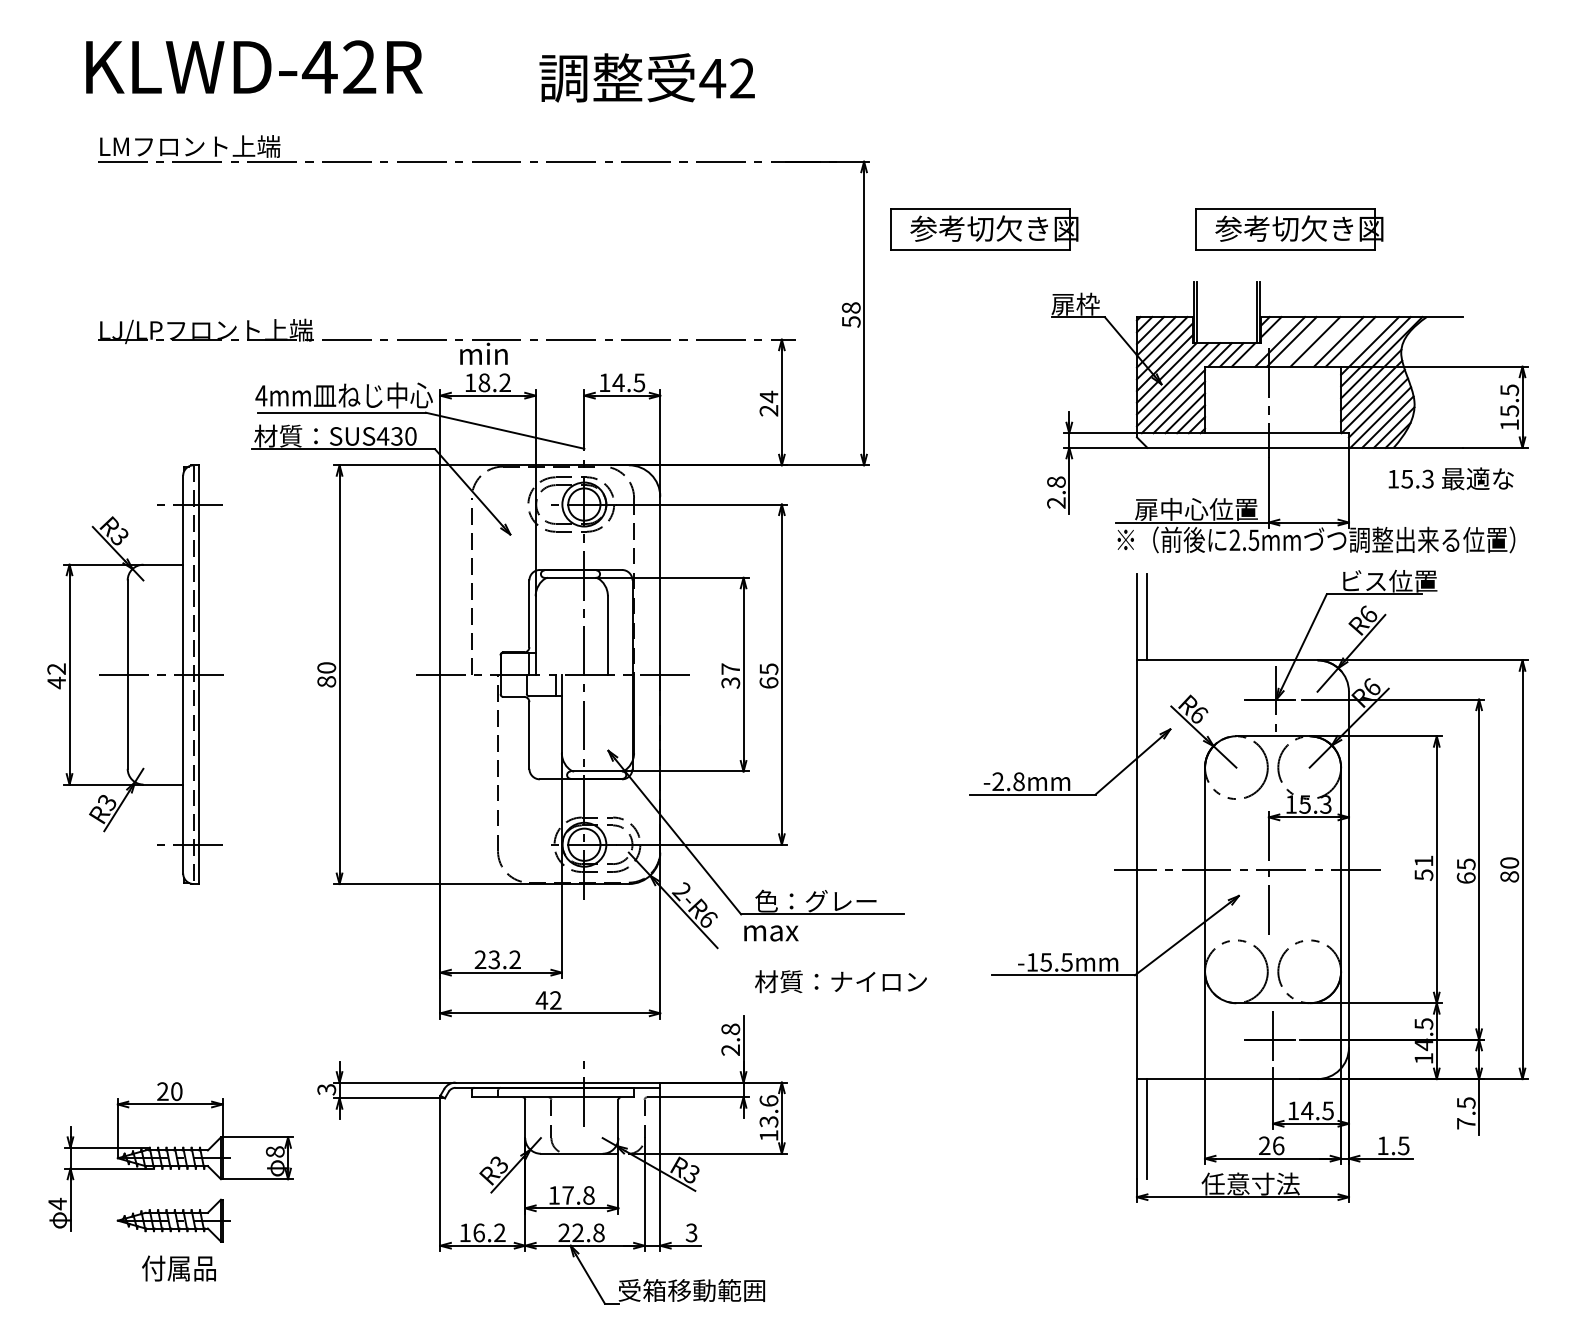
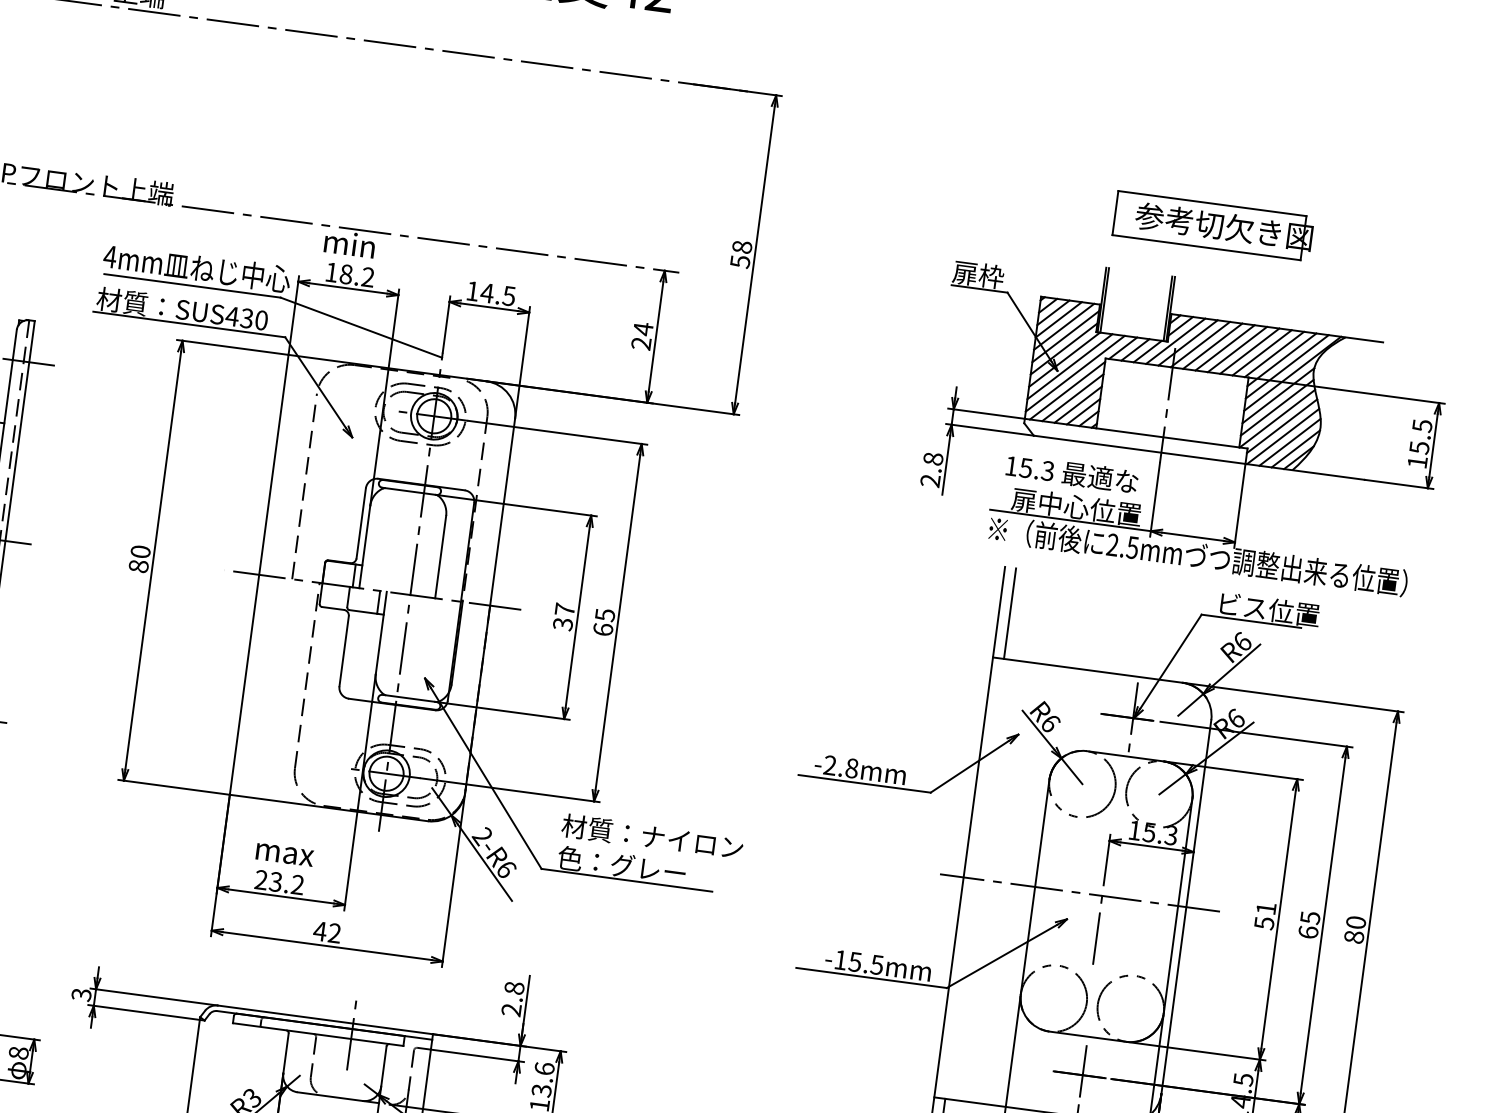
part: (984, 229) -> (893, 183), removed
line: (1268, 341) -> (1175, 340), added
line: (1303, 341) -> (1212, 345), added
line: (1327, 341) -> (1237, 349), added
line: (1362, 341) -> (1274, 354), added
text: (1450, 478) -> (1071, 473), moved
text: (771, 933) -> (284, 855), moved
text: (840, 981) -> (652, 836), moved

